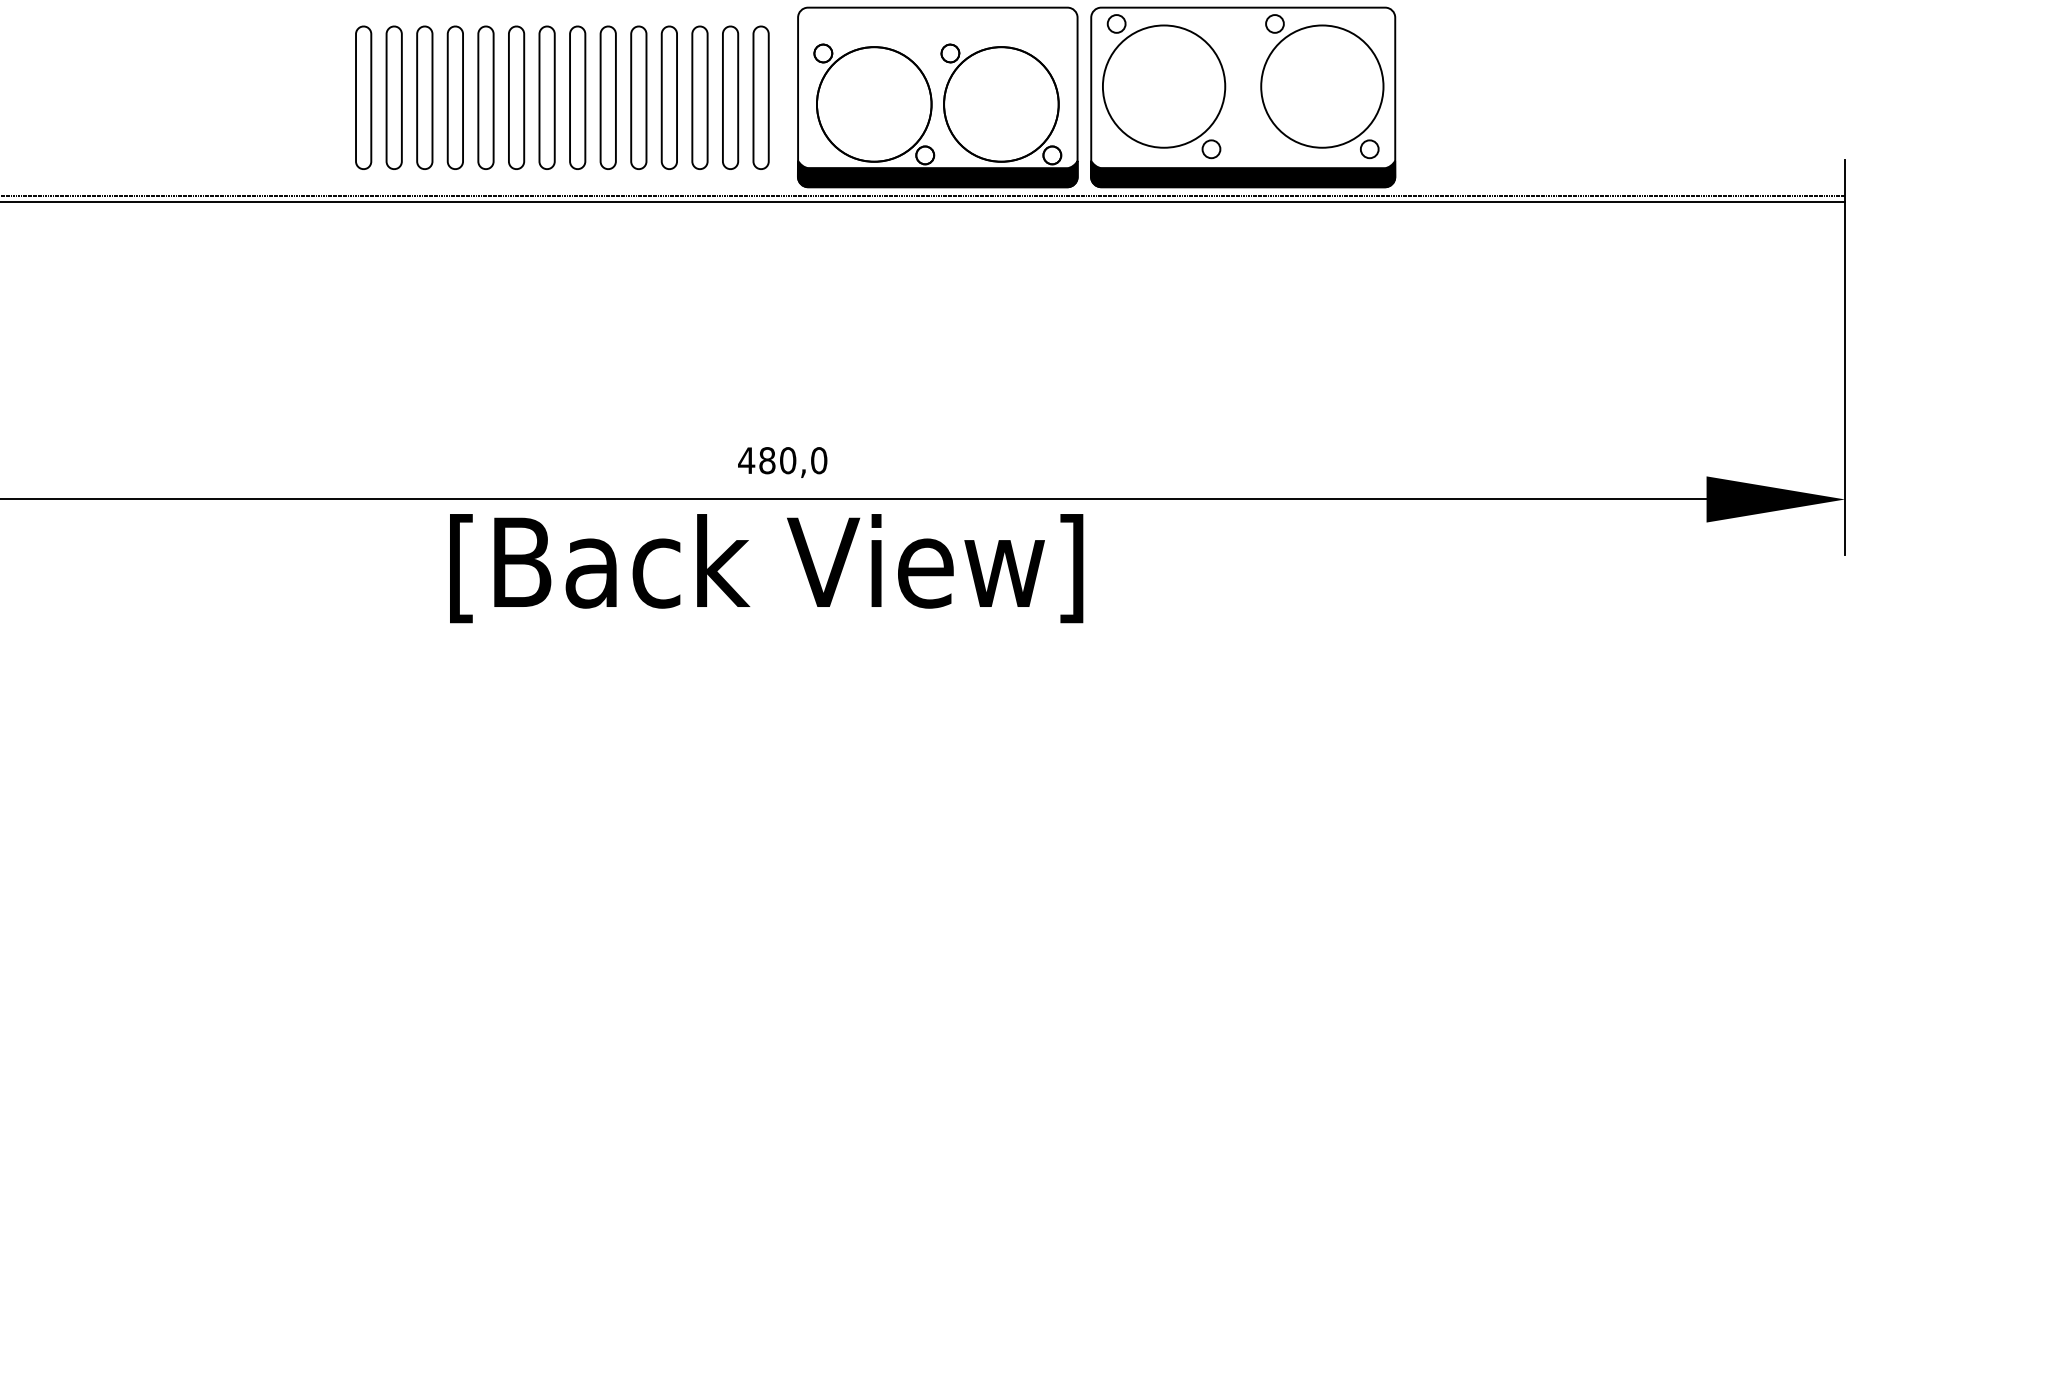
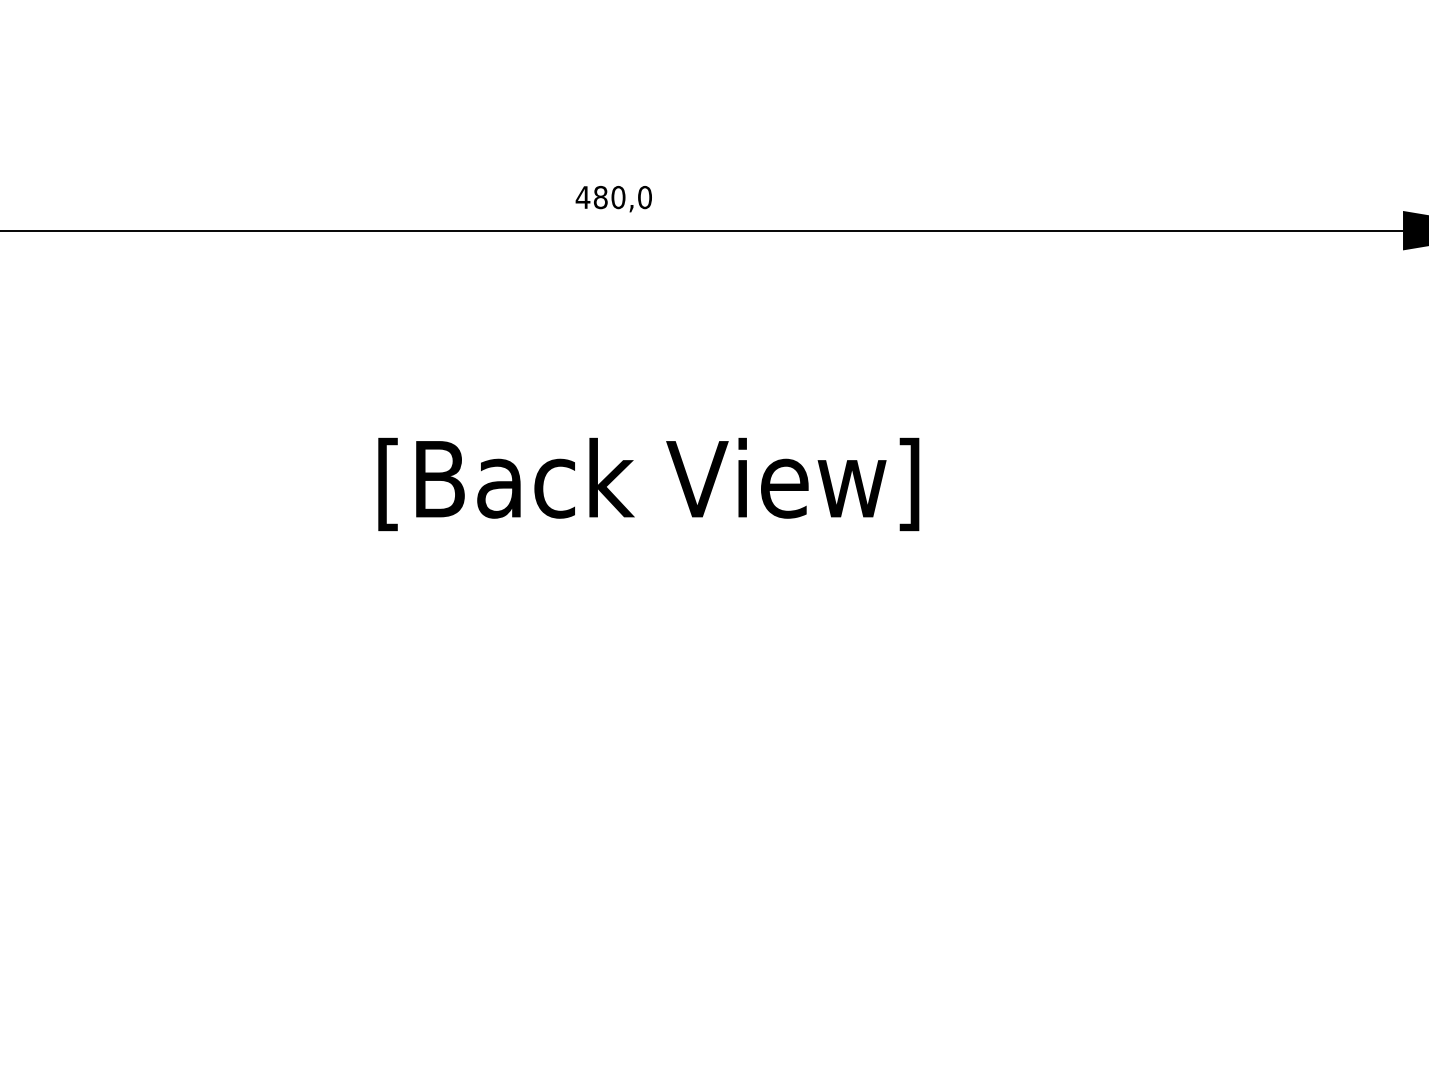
text: (766, 568) -> (648, 484), moved

